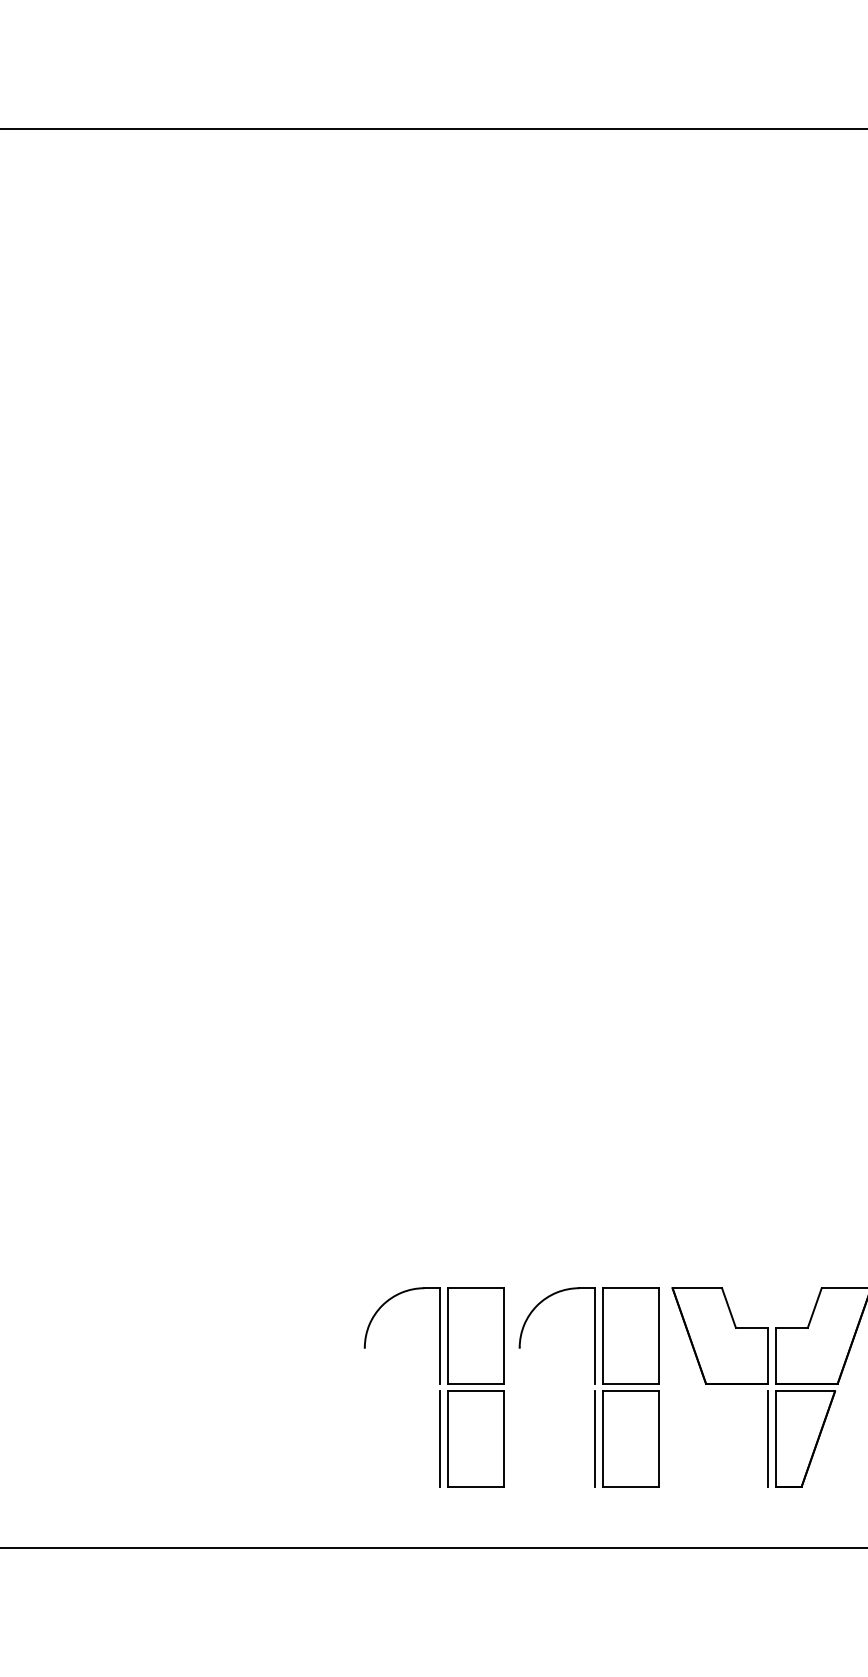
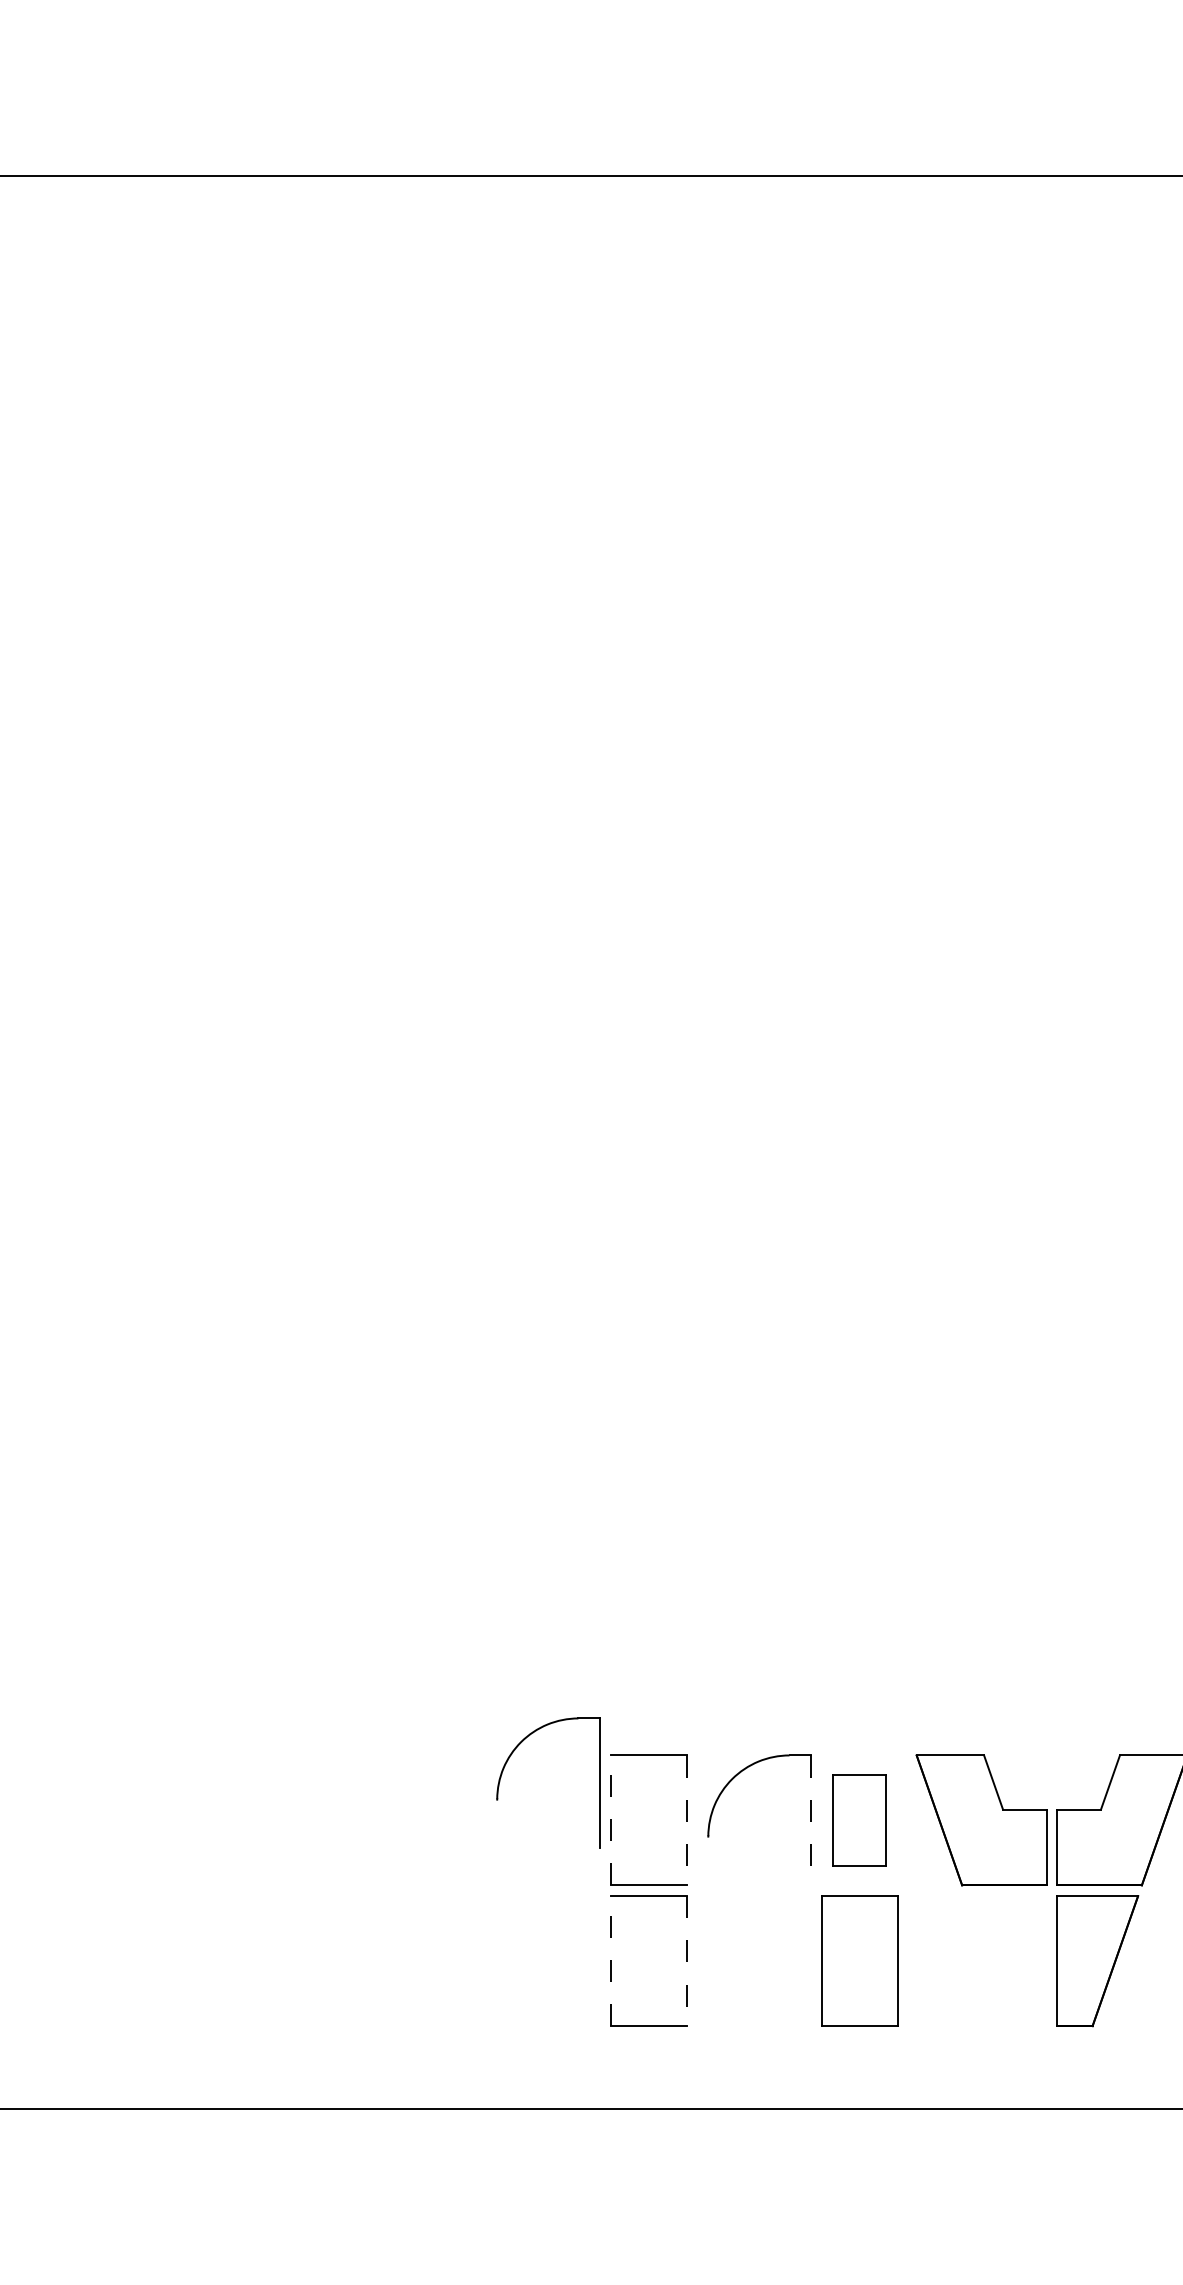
part: (374, 1316) -> (510, 1757), moved
line: (447, 1335) -> (610, 1820), solid -> dashed
line: (503, 1335) -> (686, 1820), solid -> dashed
line: (595, 1335) -> (811, 1820), solid -> dashed
part: (630, 1335) -> (859, 1819), size x0.7
line: (440, 1439) -> (600, 1961), removed
line: (447, 1439) -> (610, 1961), solid -> dashed
line: (503, 1439) -> (686, 1961), solid -> dashed
line: (595, 1439) -> (811, 1961), removed
line: (767, 1439) -> (1046, 1961), removed

